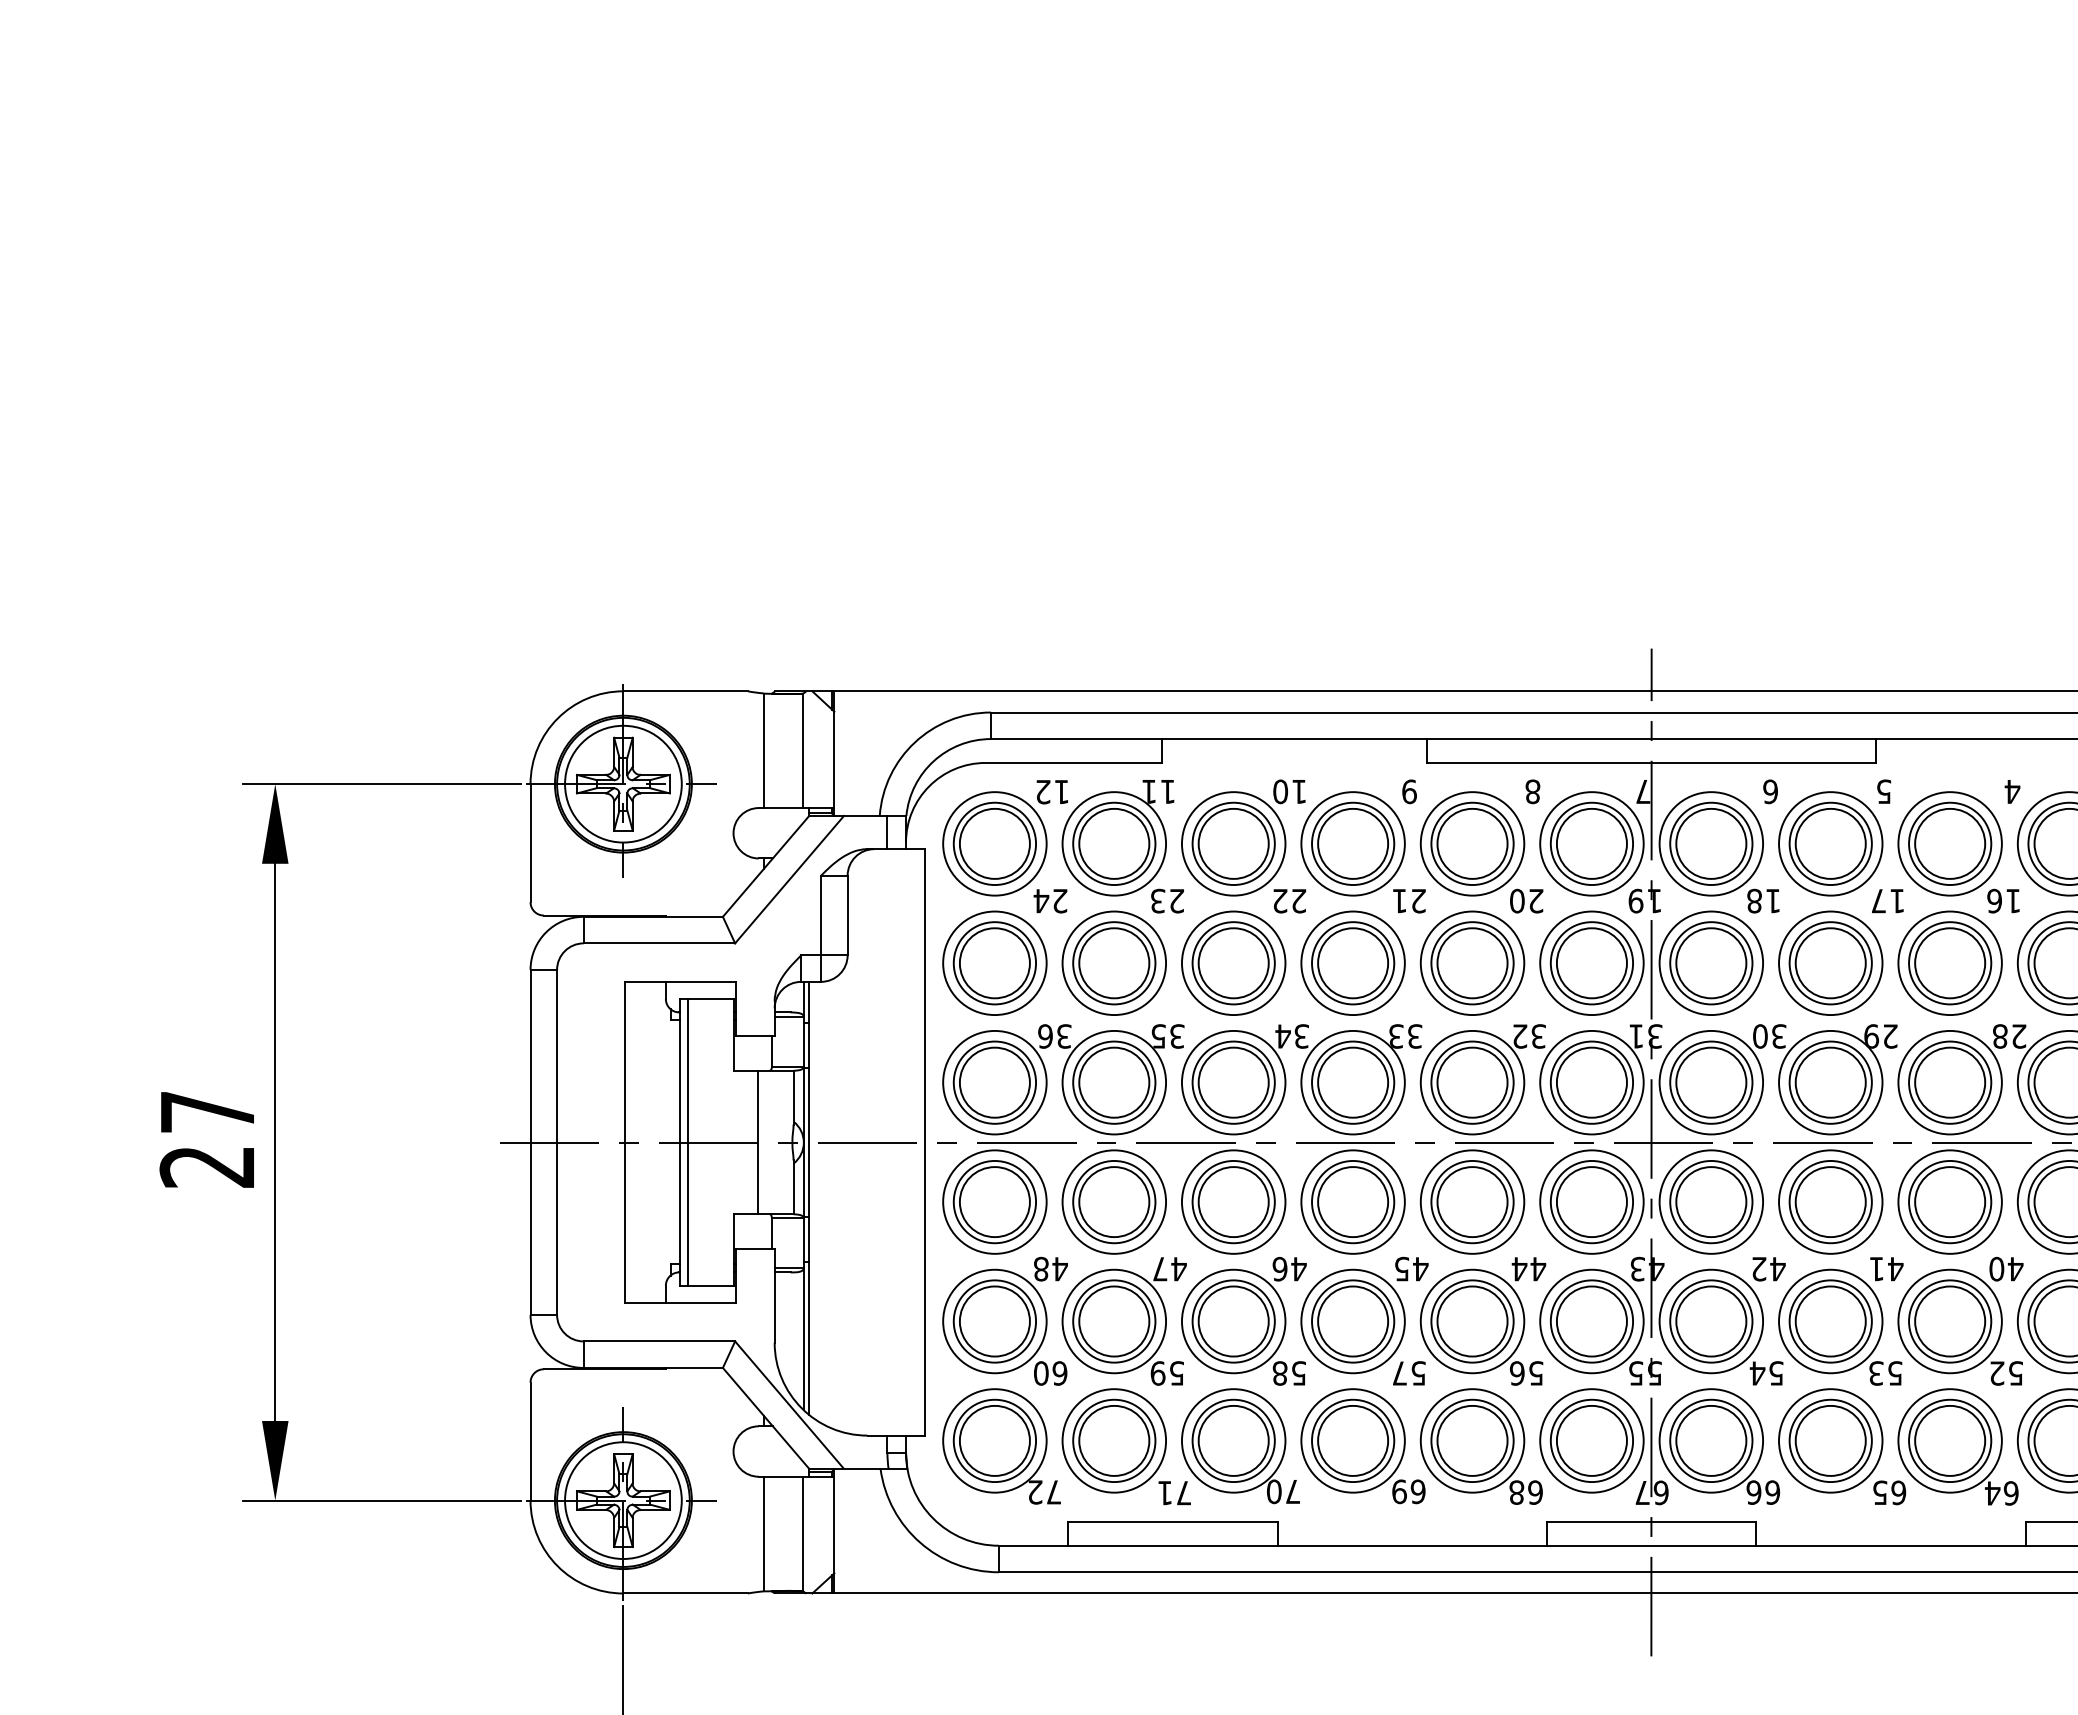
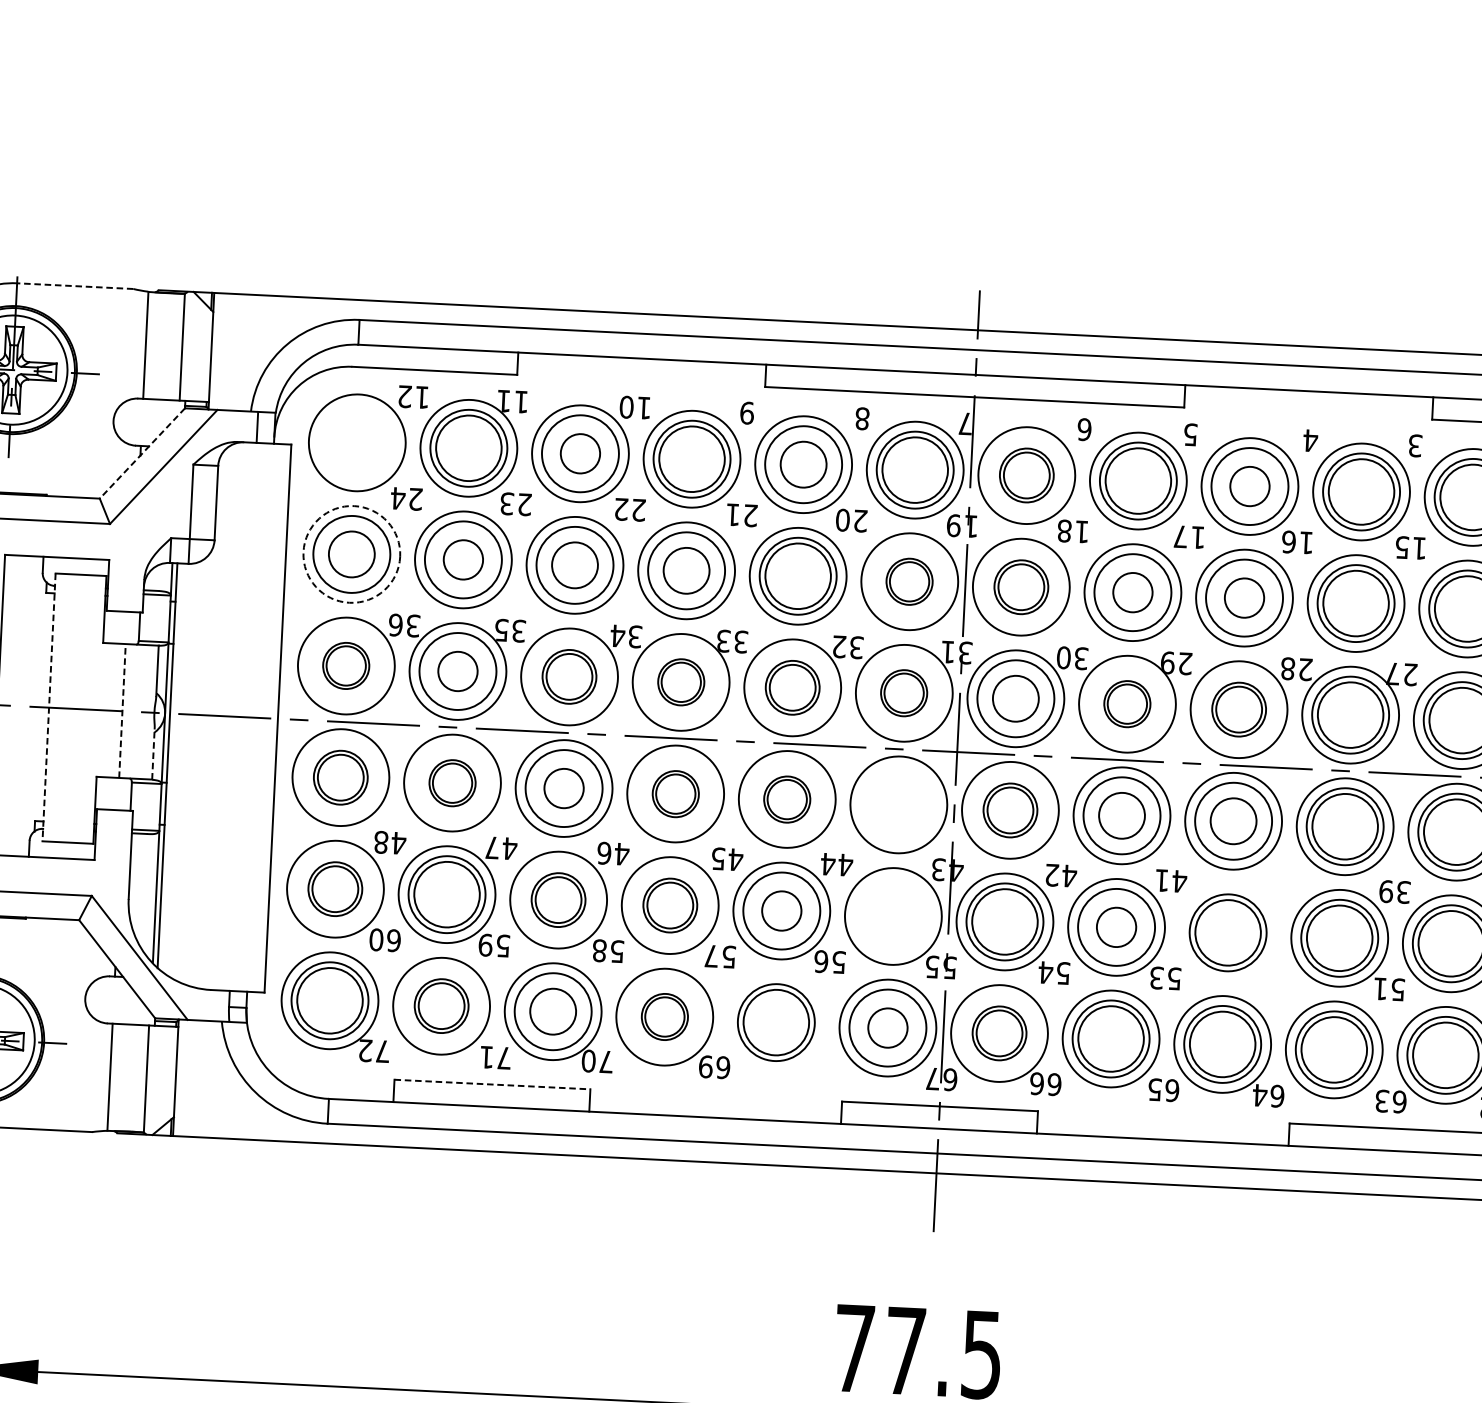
line: (685, 691) -> (75, 286), solid -> dashed
part: (994, 843) -> (356, 442), removed
circle: (1233, 843) -> (580, 453), size x0.6
circle: (1472, 843) -> (803, 464), size x0.7
part: (1711, 843) -> (1026, 475), size x0.7
circle: (1950, 843) -> (1250, 486), size x0.6
line: (765, 866) -> (141, 453), solid -> dashed
circle: (994, 963) -> (351, 554), size x0.7
circle: (994, 963) -> (351, 554), solid -> dashed
circle: (1114, 963) -> (463, 560), size x0.6
circle: (1233, 963) -> (574, 565), size x0.7
circle: (1353, 963) -> (686, 571), size x0.7
part: (1591, 963) -> (909, 581), size x0.6
part: (1711, 963) -> (1021, 587), size x0.7
circle: (1830, 963) -> (1132, 592), size x0.6
circle: (1950, 963) -> (1244, 598), size x0.6
part: (994, 1082) -> (346, 665), size x0.6
circle: (1114, 1082) -> (458, 671), size x0.6
part: (1233, 1082) -> (569, 676), size x0.7
part: (1353, 1082) -> (681, 682), size x0.6
part: (1472, 1082) -> (792, 687), size x0.7
part: (1591, 1082) -> (903, 693), size x0.6
circle: (1711, 1082) -> (1016, 698), size x0.7
part: (1830, 1082) -> (1127, 704), size x0.6
part: (1950, 1082) -> (1239, 709), size x0.7
line: (679, 1142) -> (48, 707), solid -> dashed
line: (687, 1142) -> (56, 707), removed
line: (758, 1142) -> (122, 711), solid -> dashed
line: (793, 1187) -> (153, 754), solid -> dashed
part: (994, 1202) -> (340, 777), size x0.7
part: (1114, 1202) -> (452, 783), size x0.6
circle: (1233, 1202) -> (563, 788), size x0.6
part: (1353, 1202) -> (676, 794), size x0.6
part: (1472, 1202) -> (787, 799), size x0.6
part: (1591, 1202) -> (898, 805), removed
part: (1711, 1202) -> (1010, 810), size x0.7
circle: (1830, 1202) -> (1121, 816), size x0.7
circle: (1950, 1202) -> (1233, 821), size x0.7
part: (994, 1321) -> (335, 889), size x0.7
part: (1233, 1321) -> (558, 900), size x0.7
part: (1353, 1321) -> (670, 905), size x0.7
circle: (1472, 1321) -> (781, 911), size x0.6
part: (1591, 1321) -> (892, 916), removed
circle: (1830, 1321) -> (1116, 927), size x0.6
part: (1960, 1321) -> (1237, 933), removed
part: (1114, 1440) -> (441, 1005), size x0.7
circle: (1233, 1440) -> (552, 1011), size x0.7
part: (1353, 1440) -> (665, 1016), size x0.6
circle: (1591, 1440) -> (887, 1027), size x0.6
part: (1711, 1440) -> (999, 1033), size x0.7
part: (1480, 1446) -> (783, 1028), removed
line: (1172, 1521) -> (492, 1084), solid -> dashed

